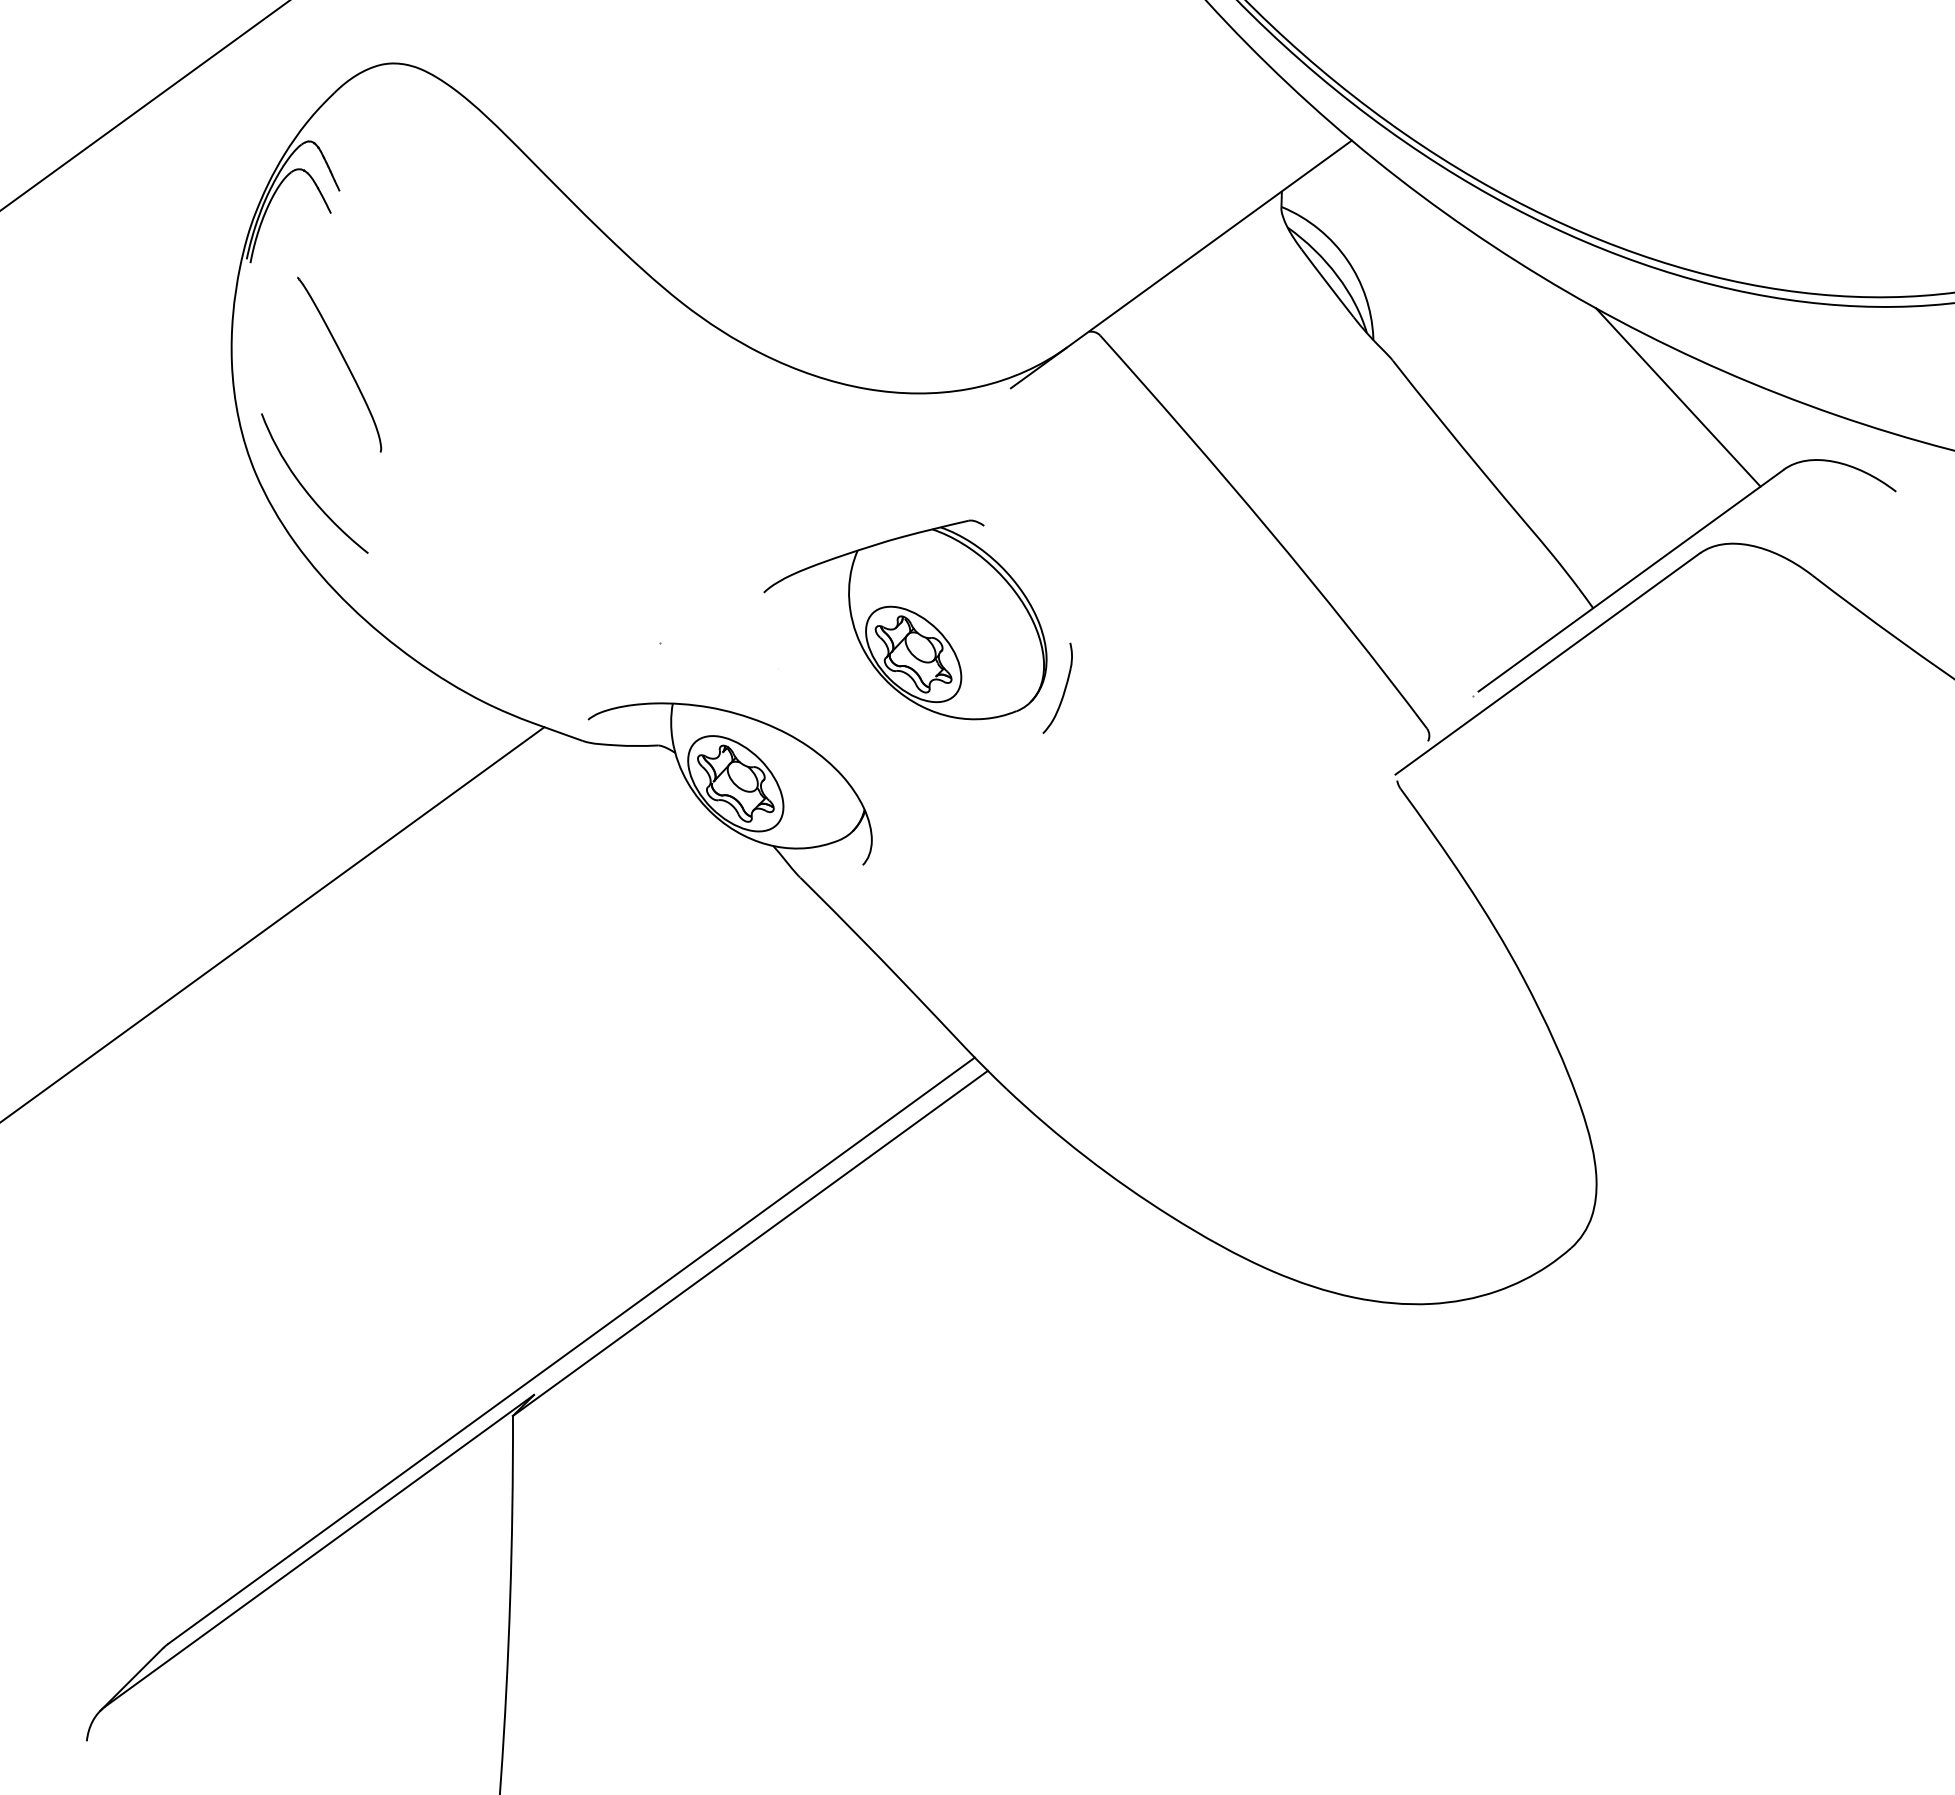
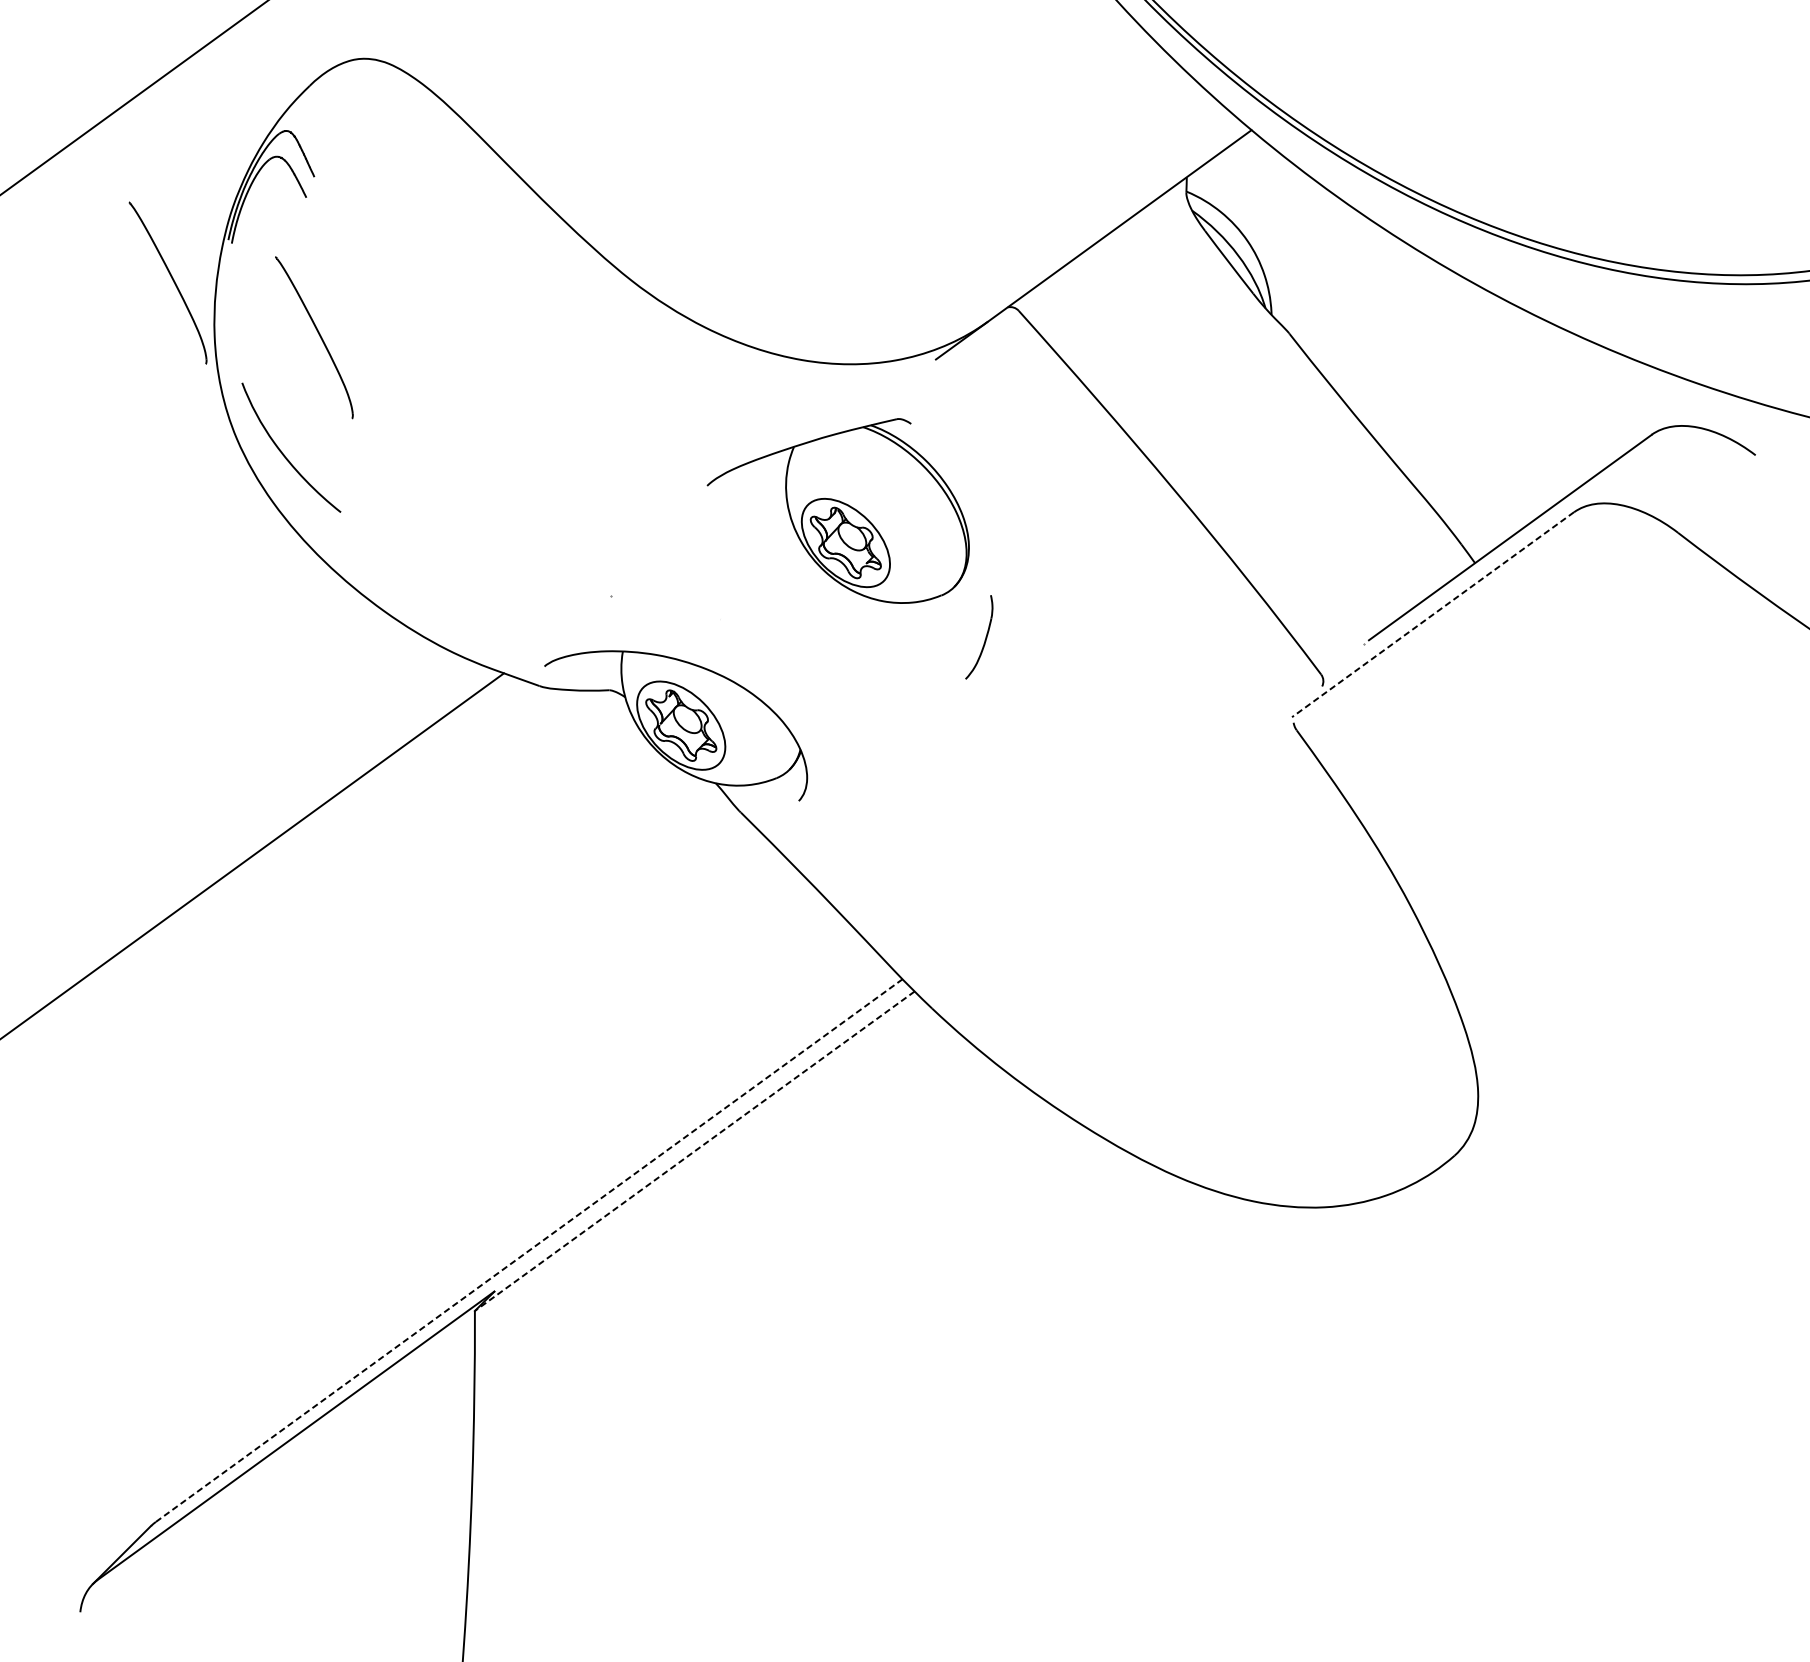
part: (181, 305) -> (167, 282), added
line: (1678, 397) -> (1554, 368), removed
part: (905, 619) -> (838, 510), moved
line: (1547, 664) -> (1432, 615), solid -> dashed
line: (750, 1243) -> (694, 1151), solid -> dashed
line: (572, 1350) -> (530, 1250), solid -> dashed

